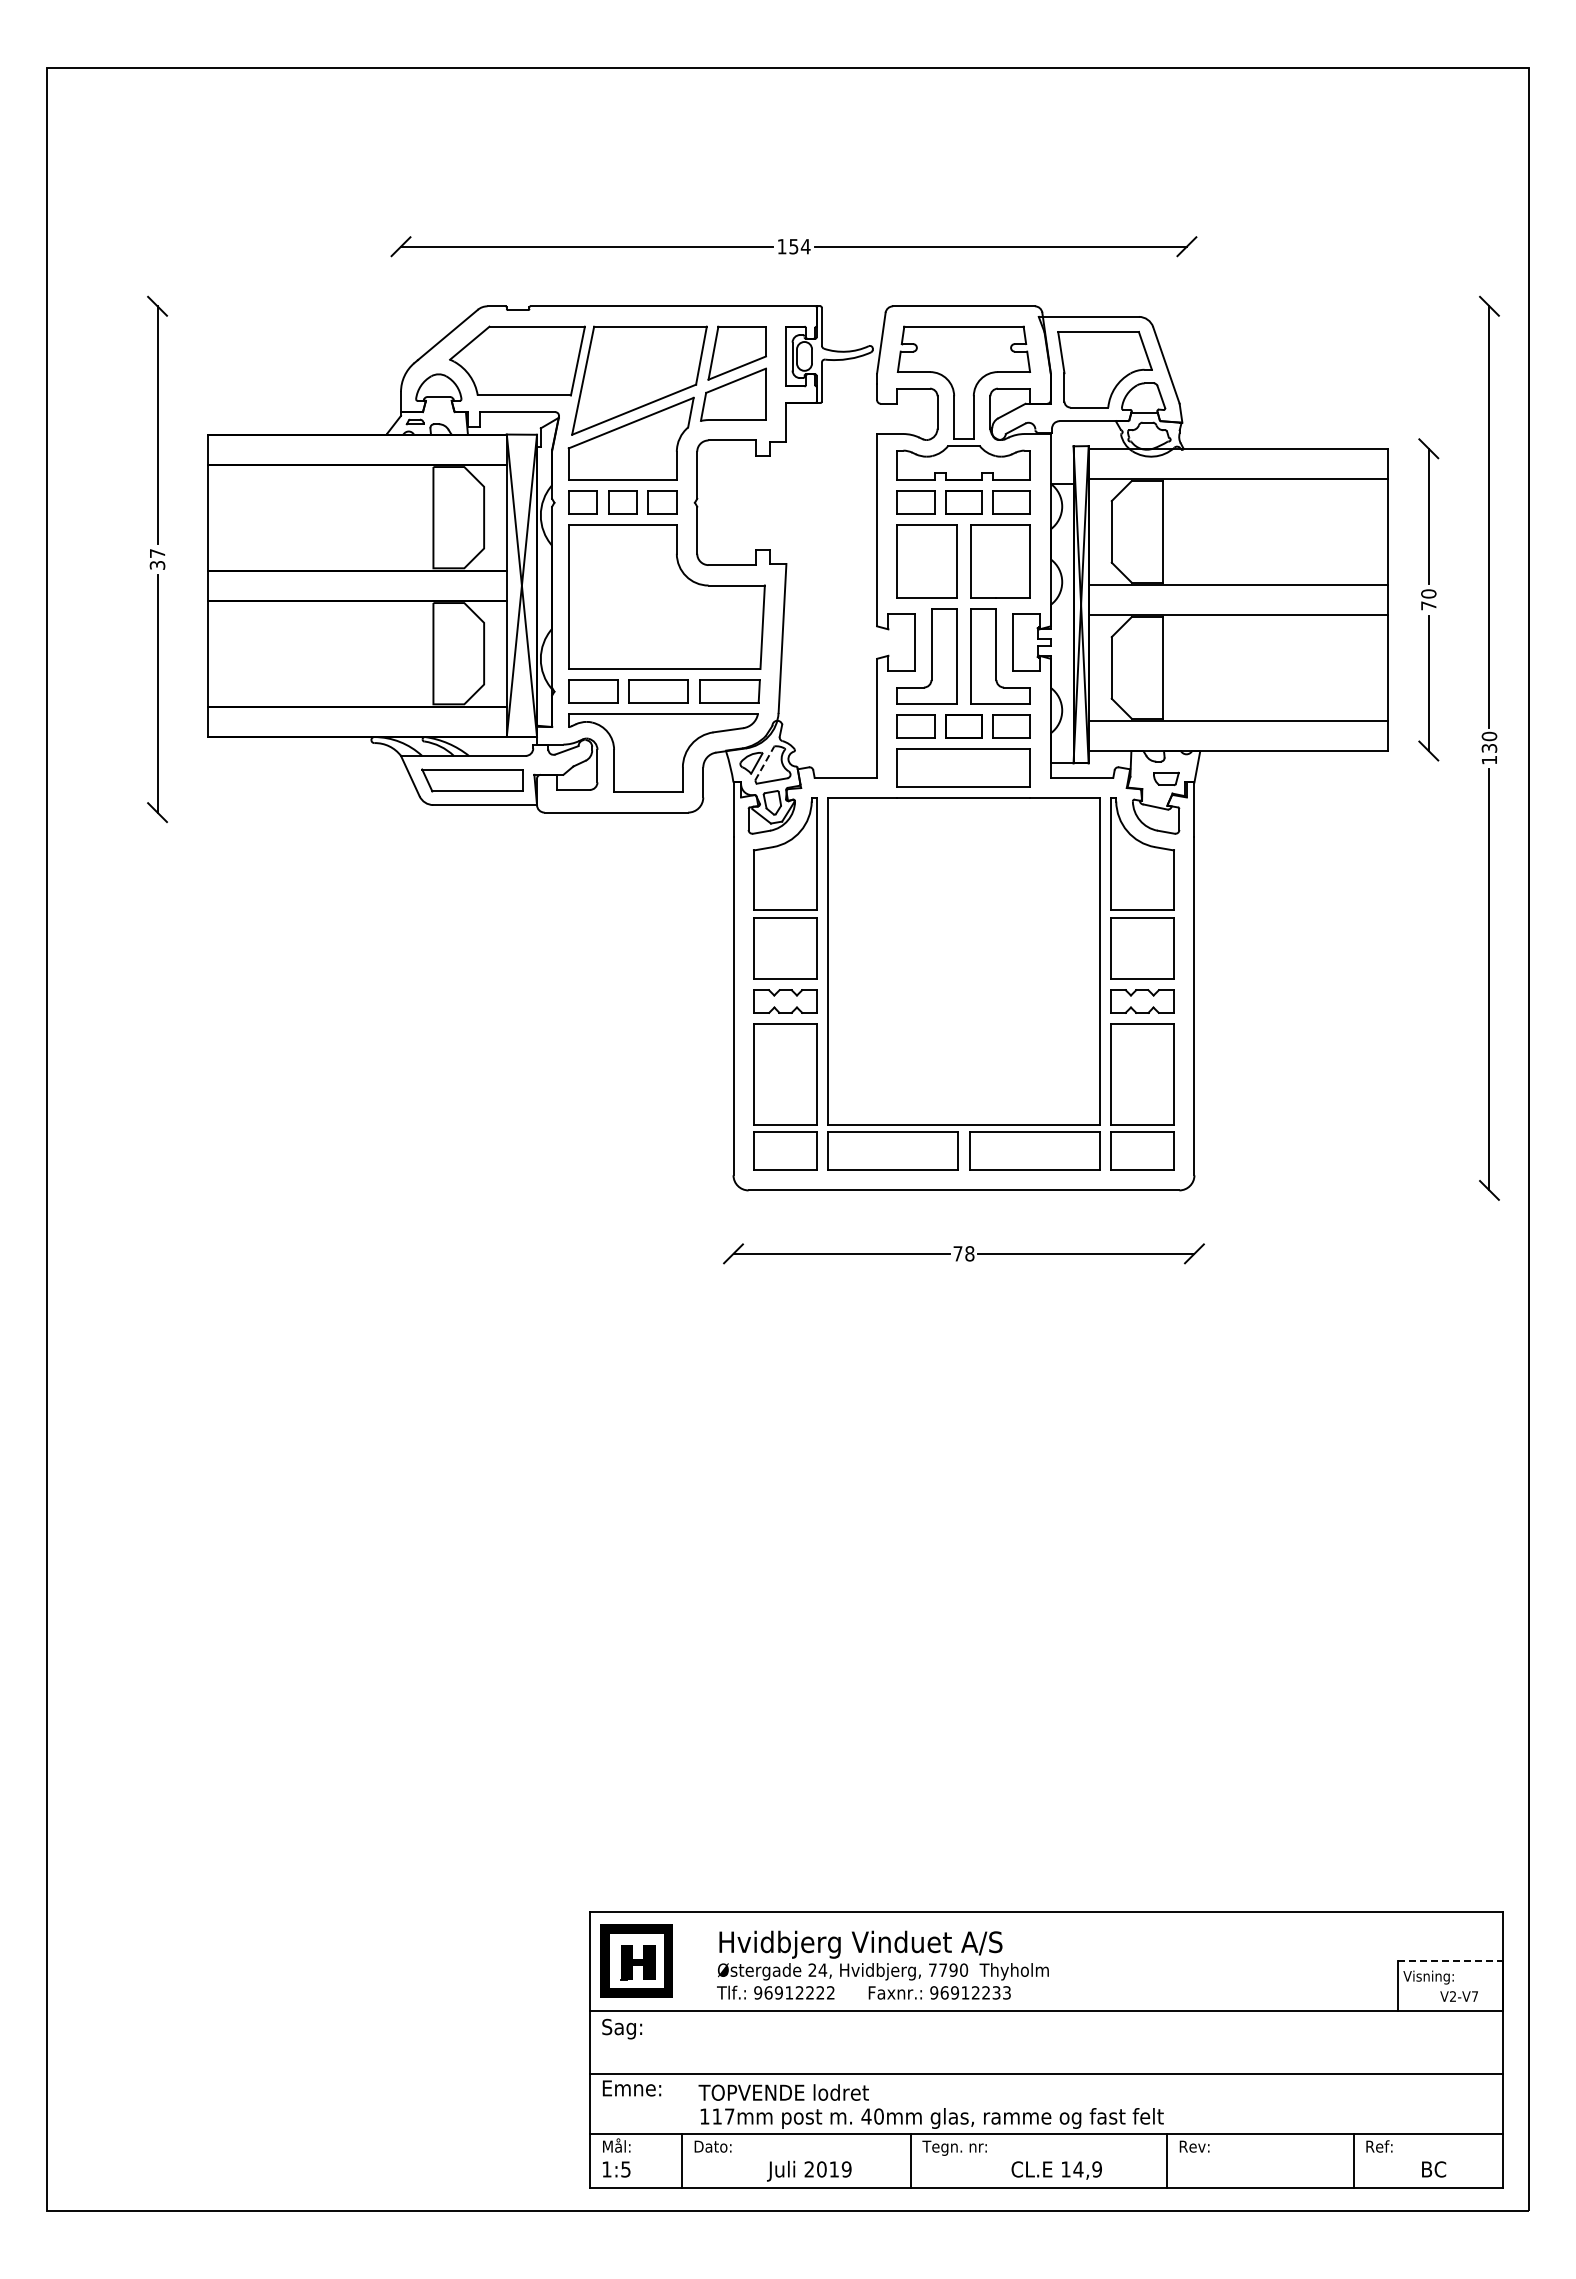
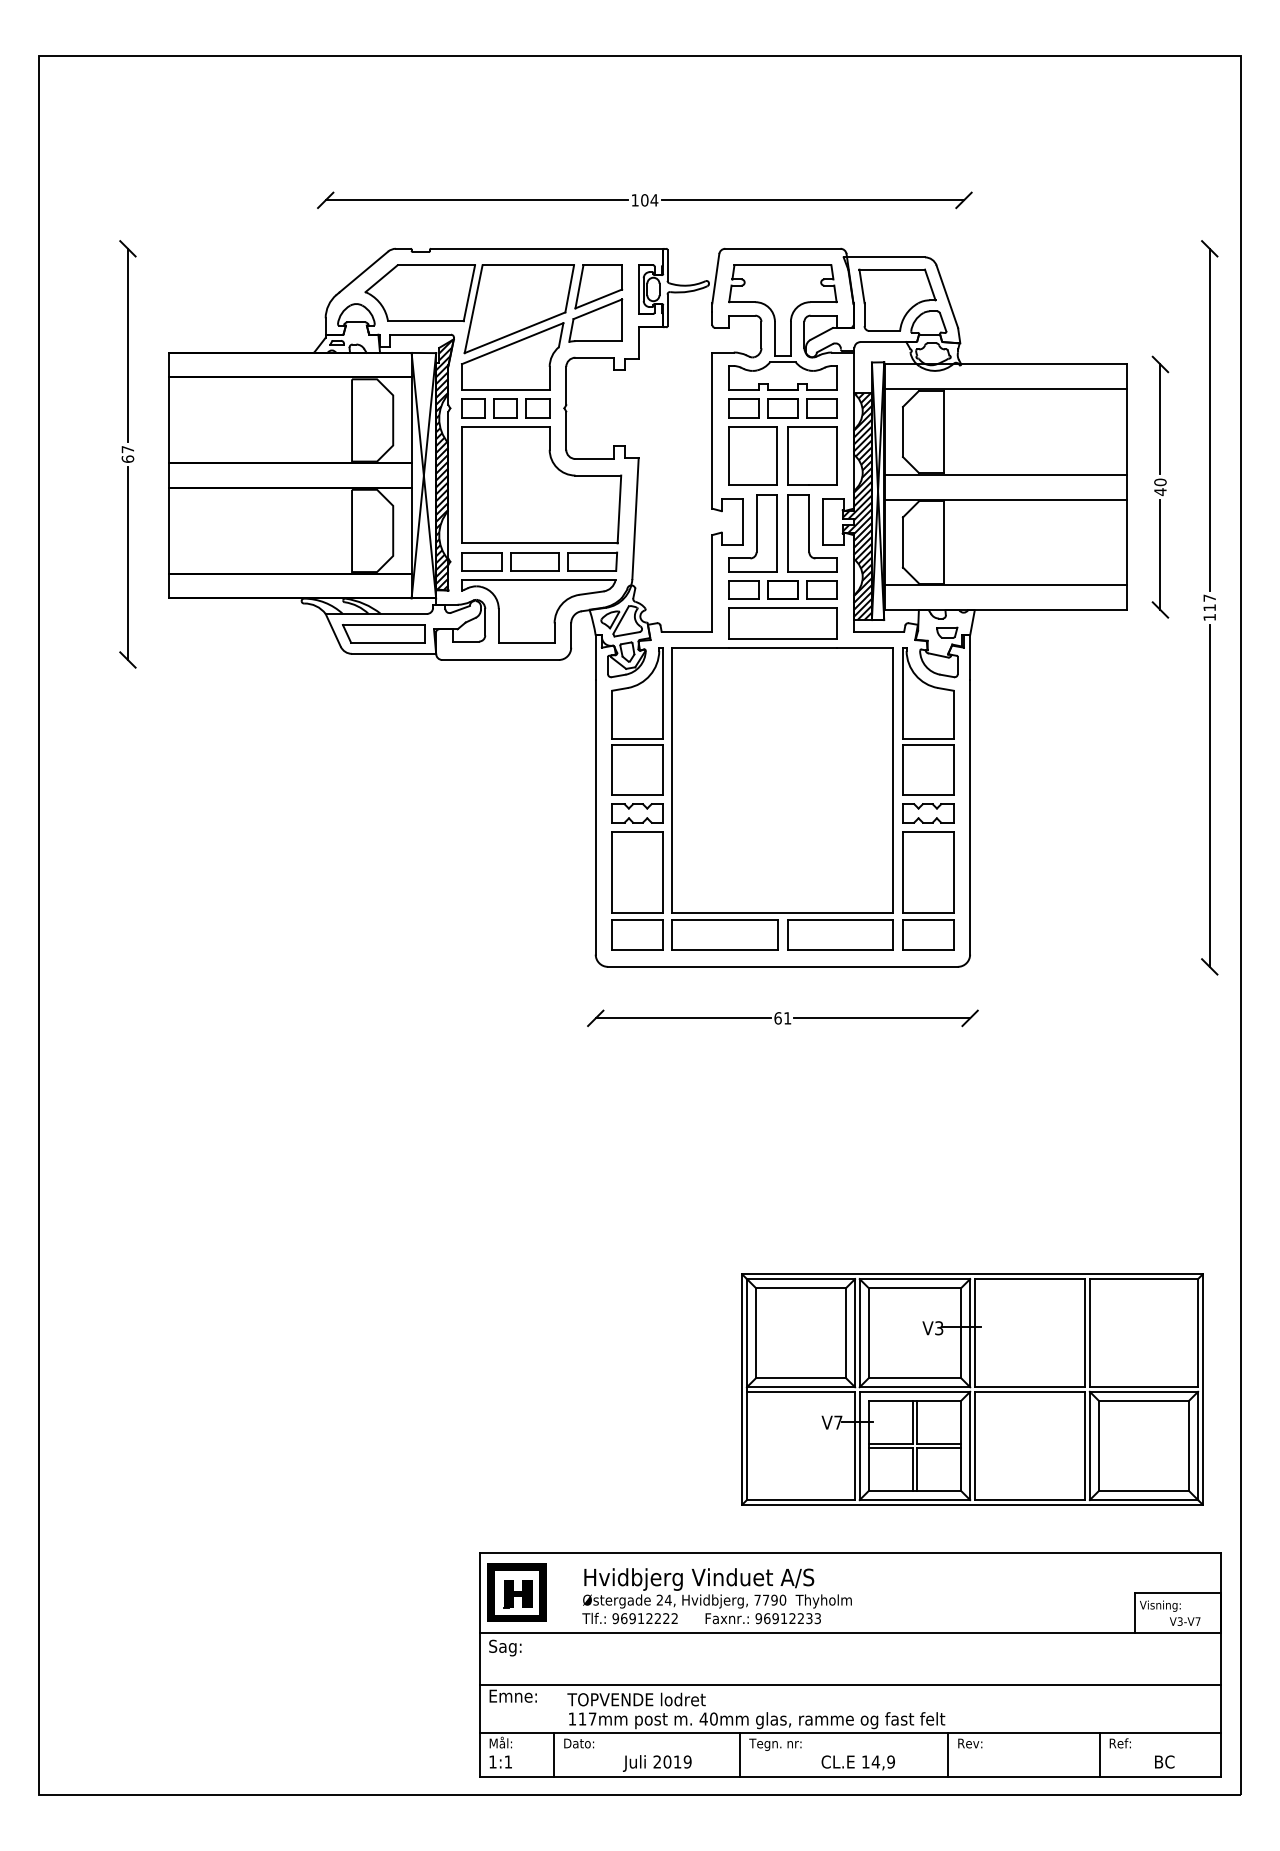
text: (793, 246) -> (644, 200), 154 -> 104
text: (157, 564) -> (127, 458), 37 -> 67
hatch: (547, 572) -> (444, 464), added
text: (1428, 605) -> (1160, 491), 70 -> 40
hatch: (1055, 623) -> (857, 506), added
text: (1489, 741) -> (1209, 602), 130 -> 117
line: (764, 763) -> (620, 620), dashed -> solid
text: (963, 1253) -> (782, 1018), 78 -> 61
part: (1197, 1710) -> (972, 1389), added
line: (1450, 1961) -> (1178, 1593), dashed -> solid
text: (1453, 1996) -> (1180, 1621), V2-V7 -> V3-V7
text: (625, 2169) -> (508, 1762), 1:5 -> 1:1

